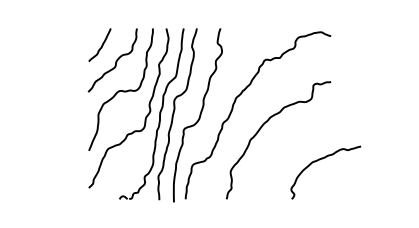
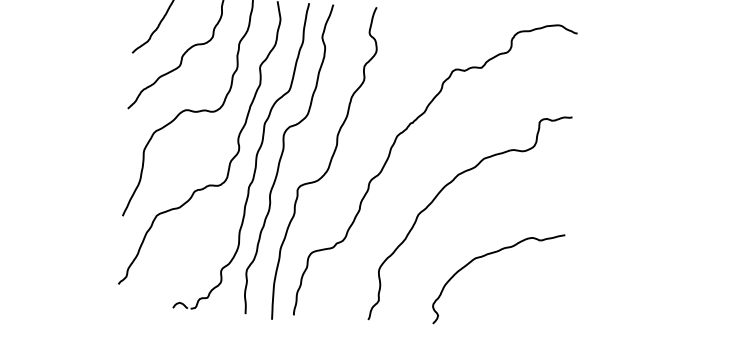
curve: (322, 159) -> (493, 254), moved

